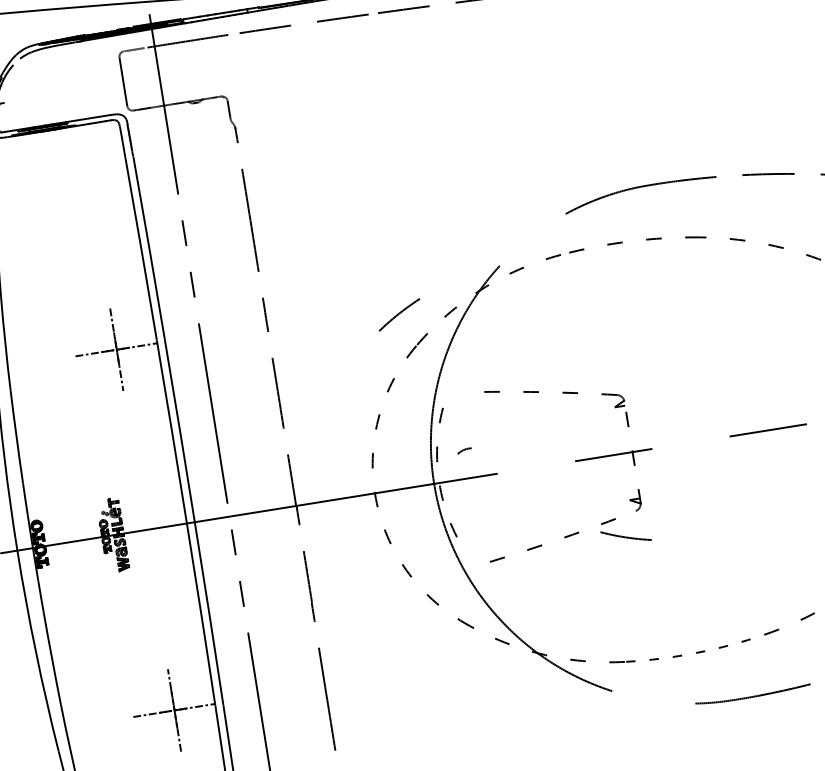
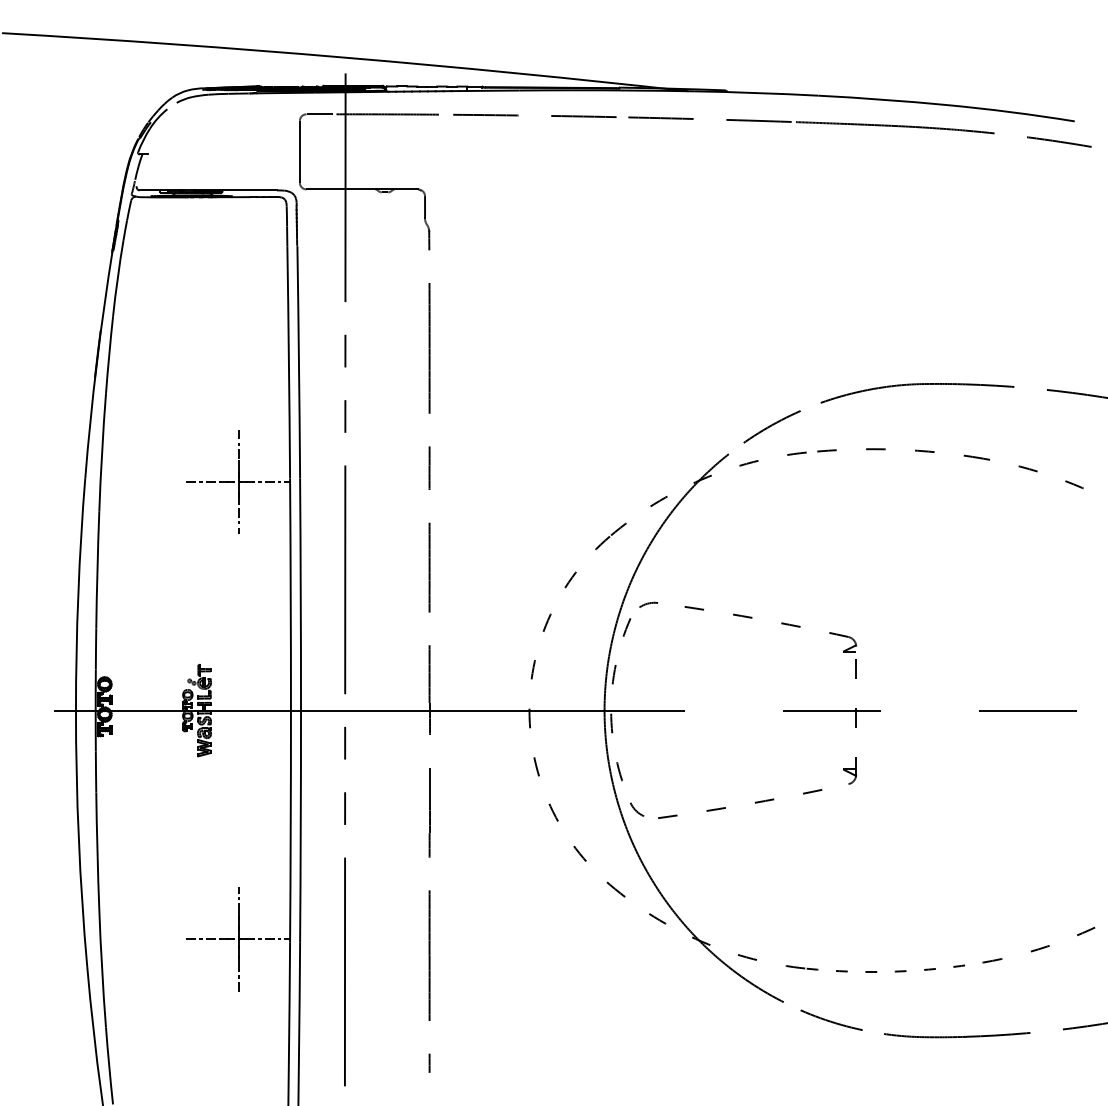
curve: (398, 314) -> (771, 426), moved
arc: (464, 450) -> (648, 604), moved
curve: (625, 536) -> (830, 1020), moved
arc: (471, 557) -> (636, 809), added

